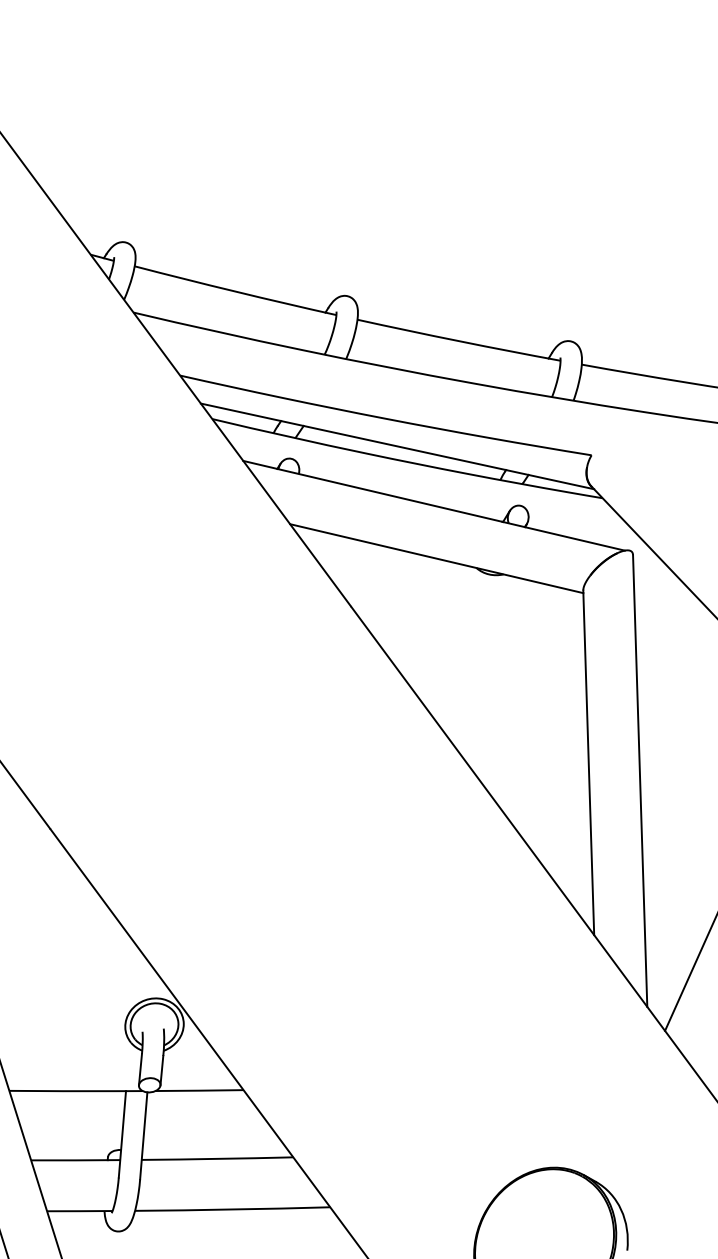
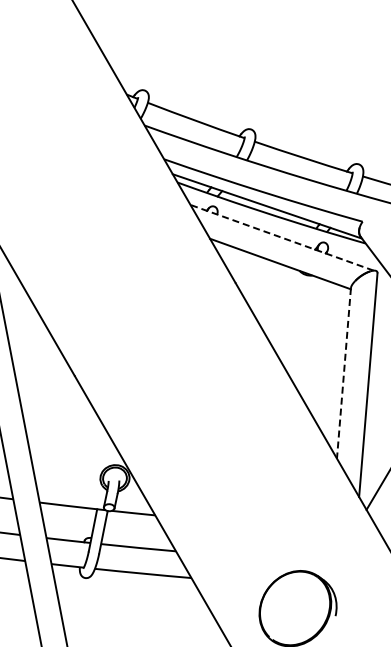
line: (432, 505) -> (281, 237), solid -> dashed
line: (587, 763) -> (343, 373), solid -> dashed

